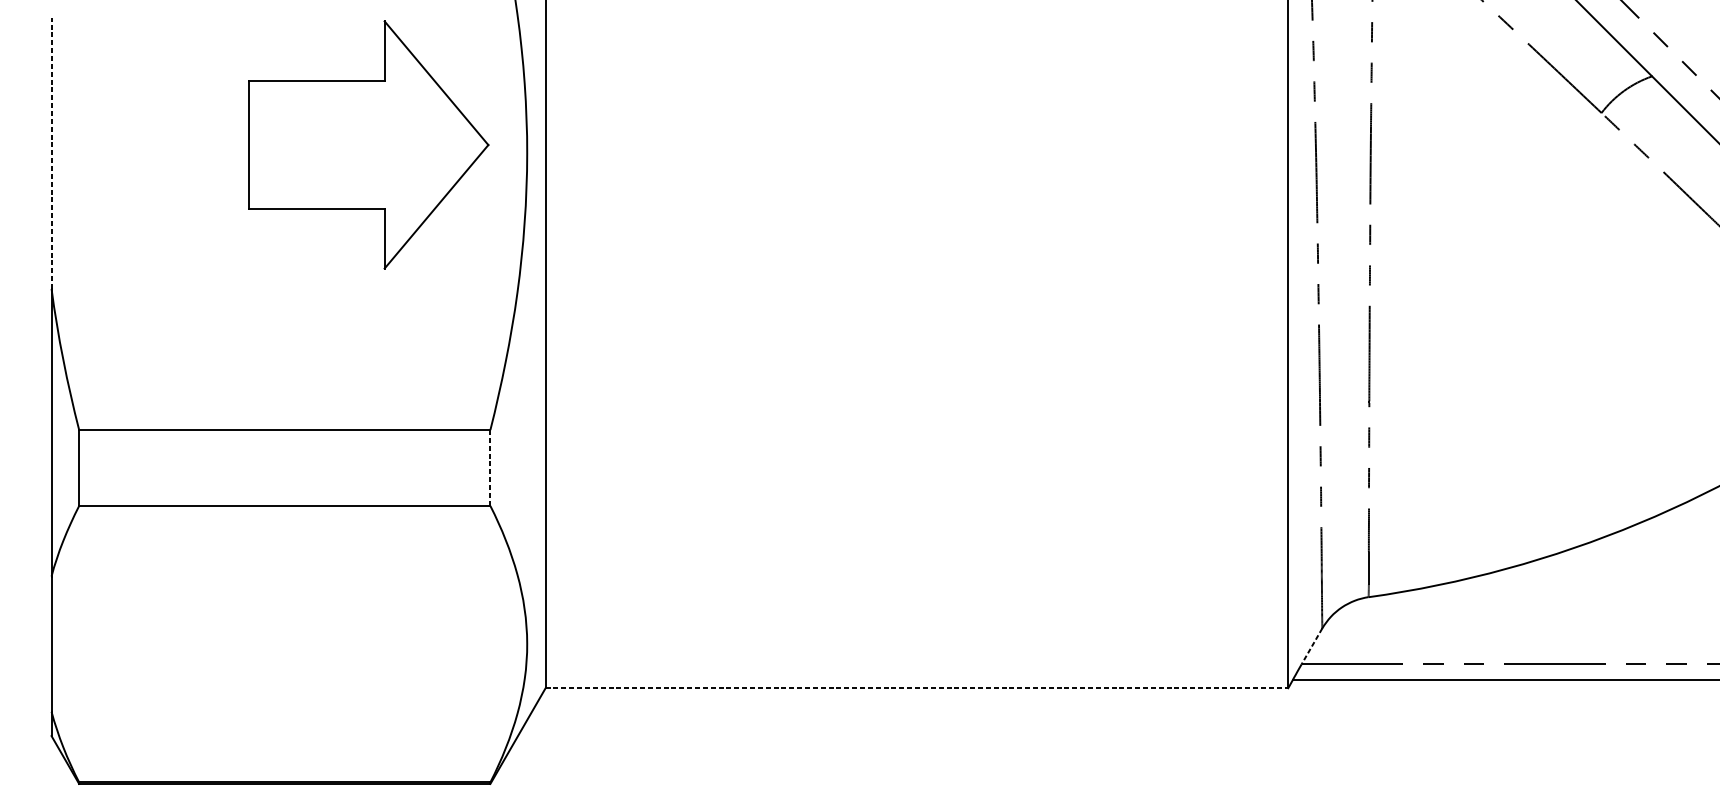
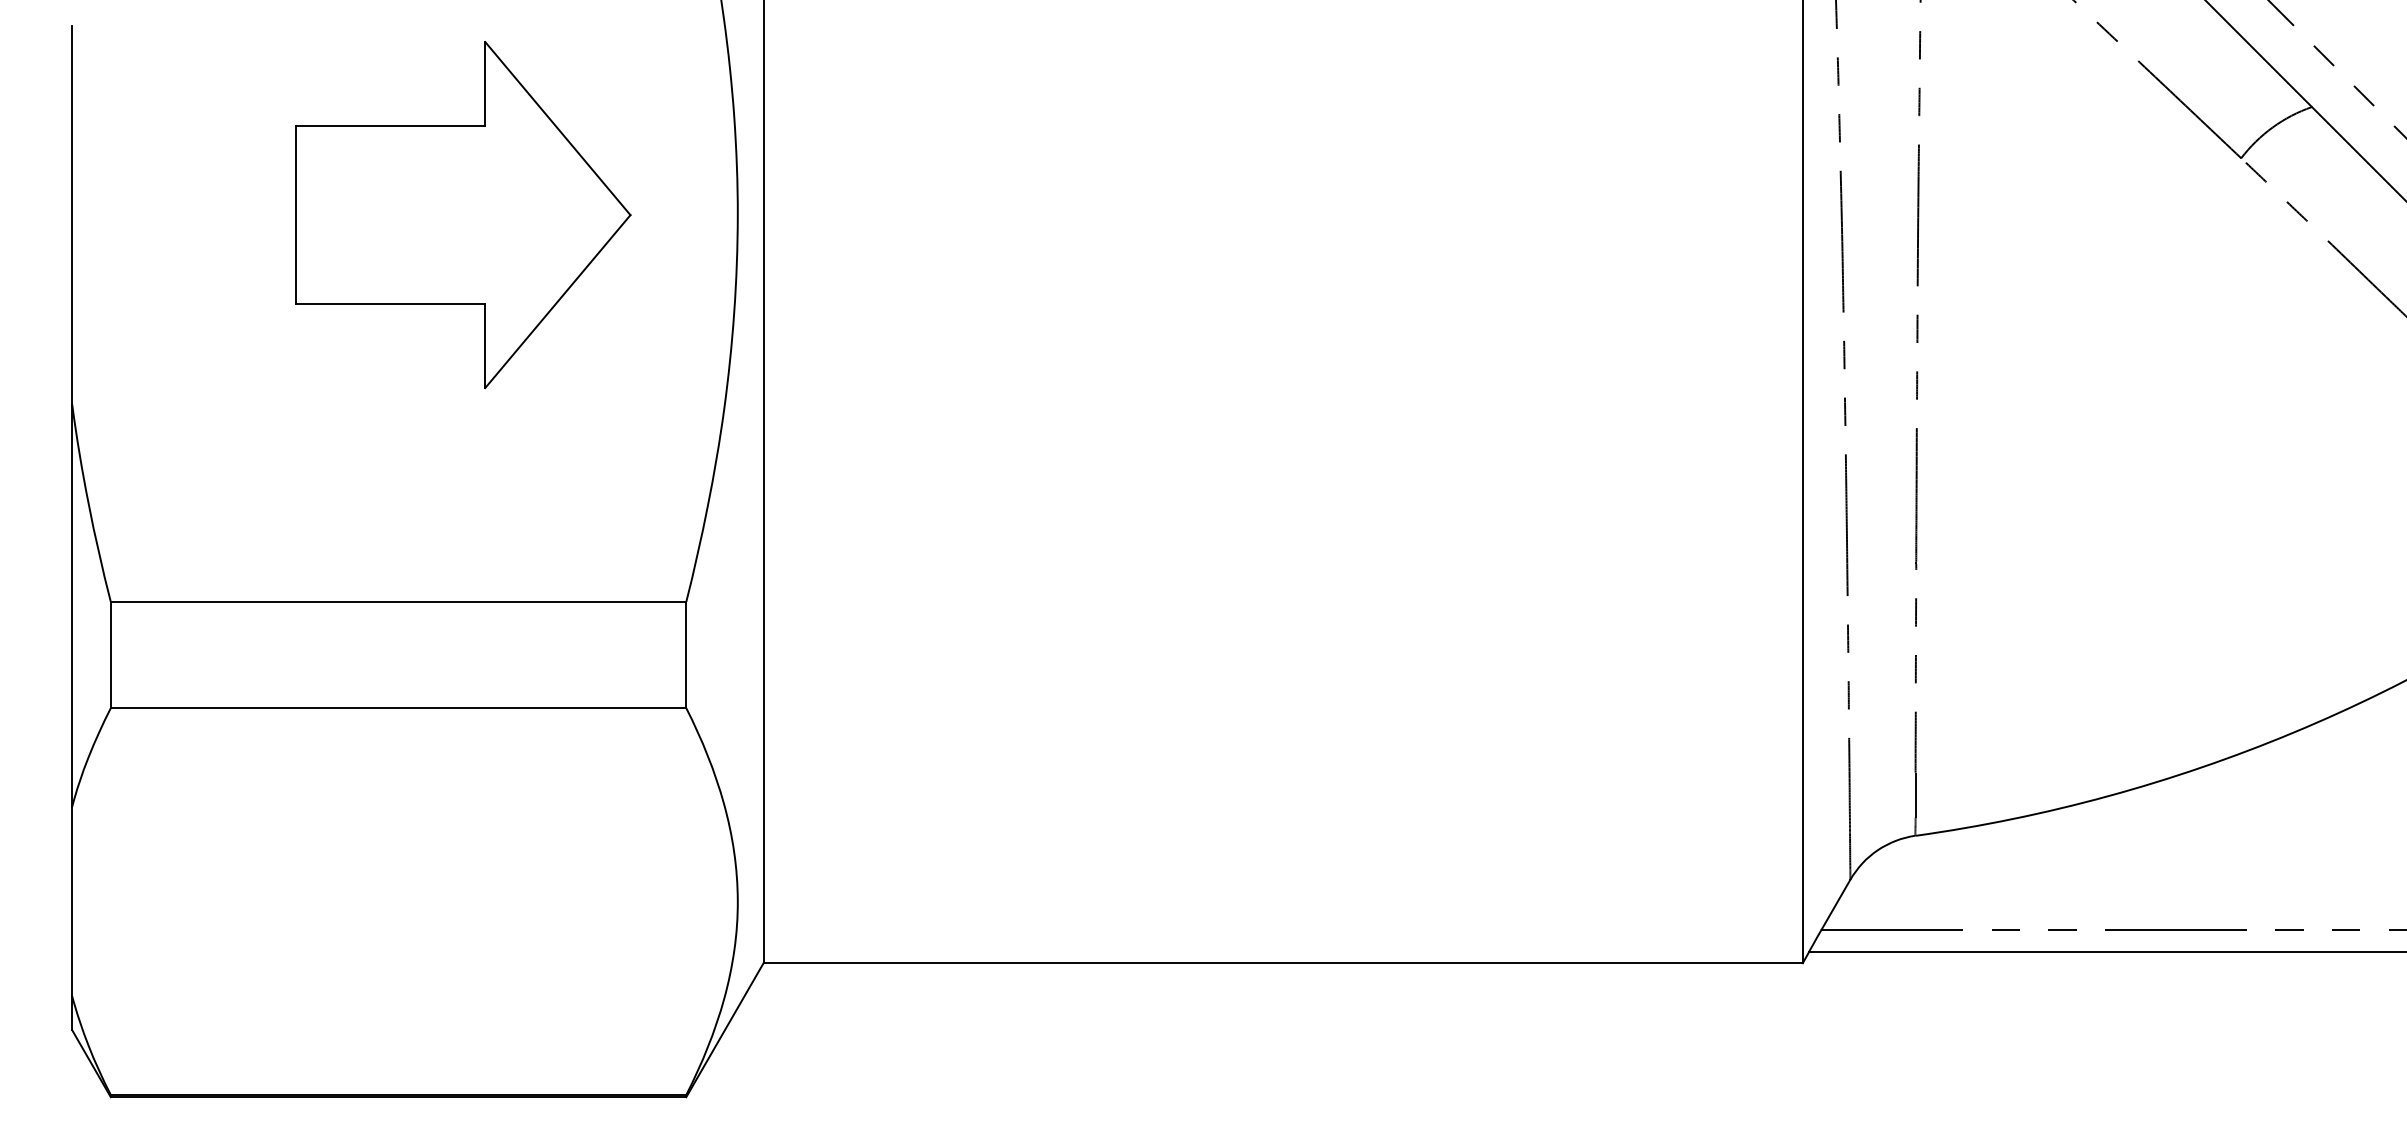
part: (369, 144) -> (463, 214), moved
line: (51, 153) -> (72, 214), dashed -> solid
line: (490, 468) -> (686, 655), dashed -> solid
line: (1311, 646) -> (1835, 904), dashed -> solid
line: (917, 688) -> (1283, 963), dashed -> solid

